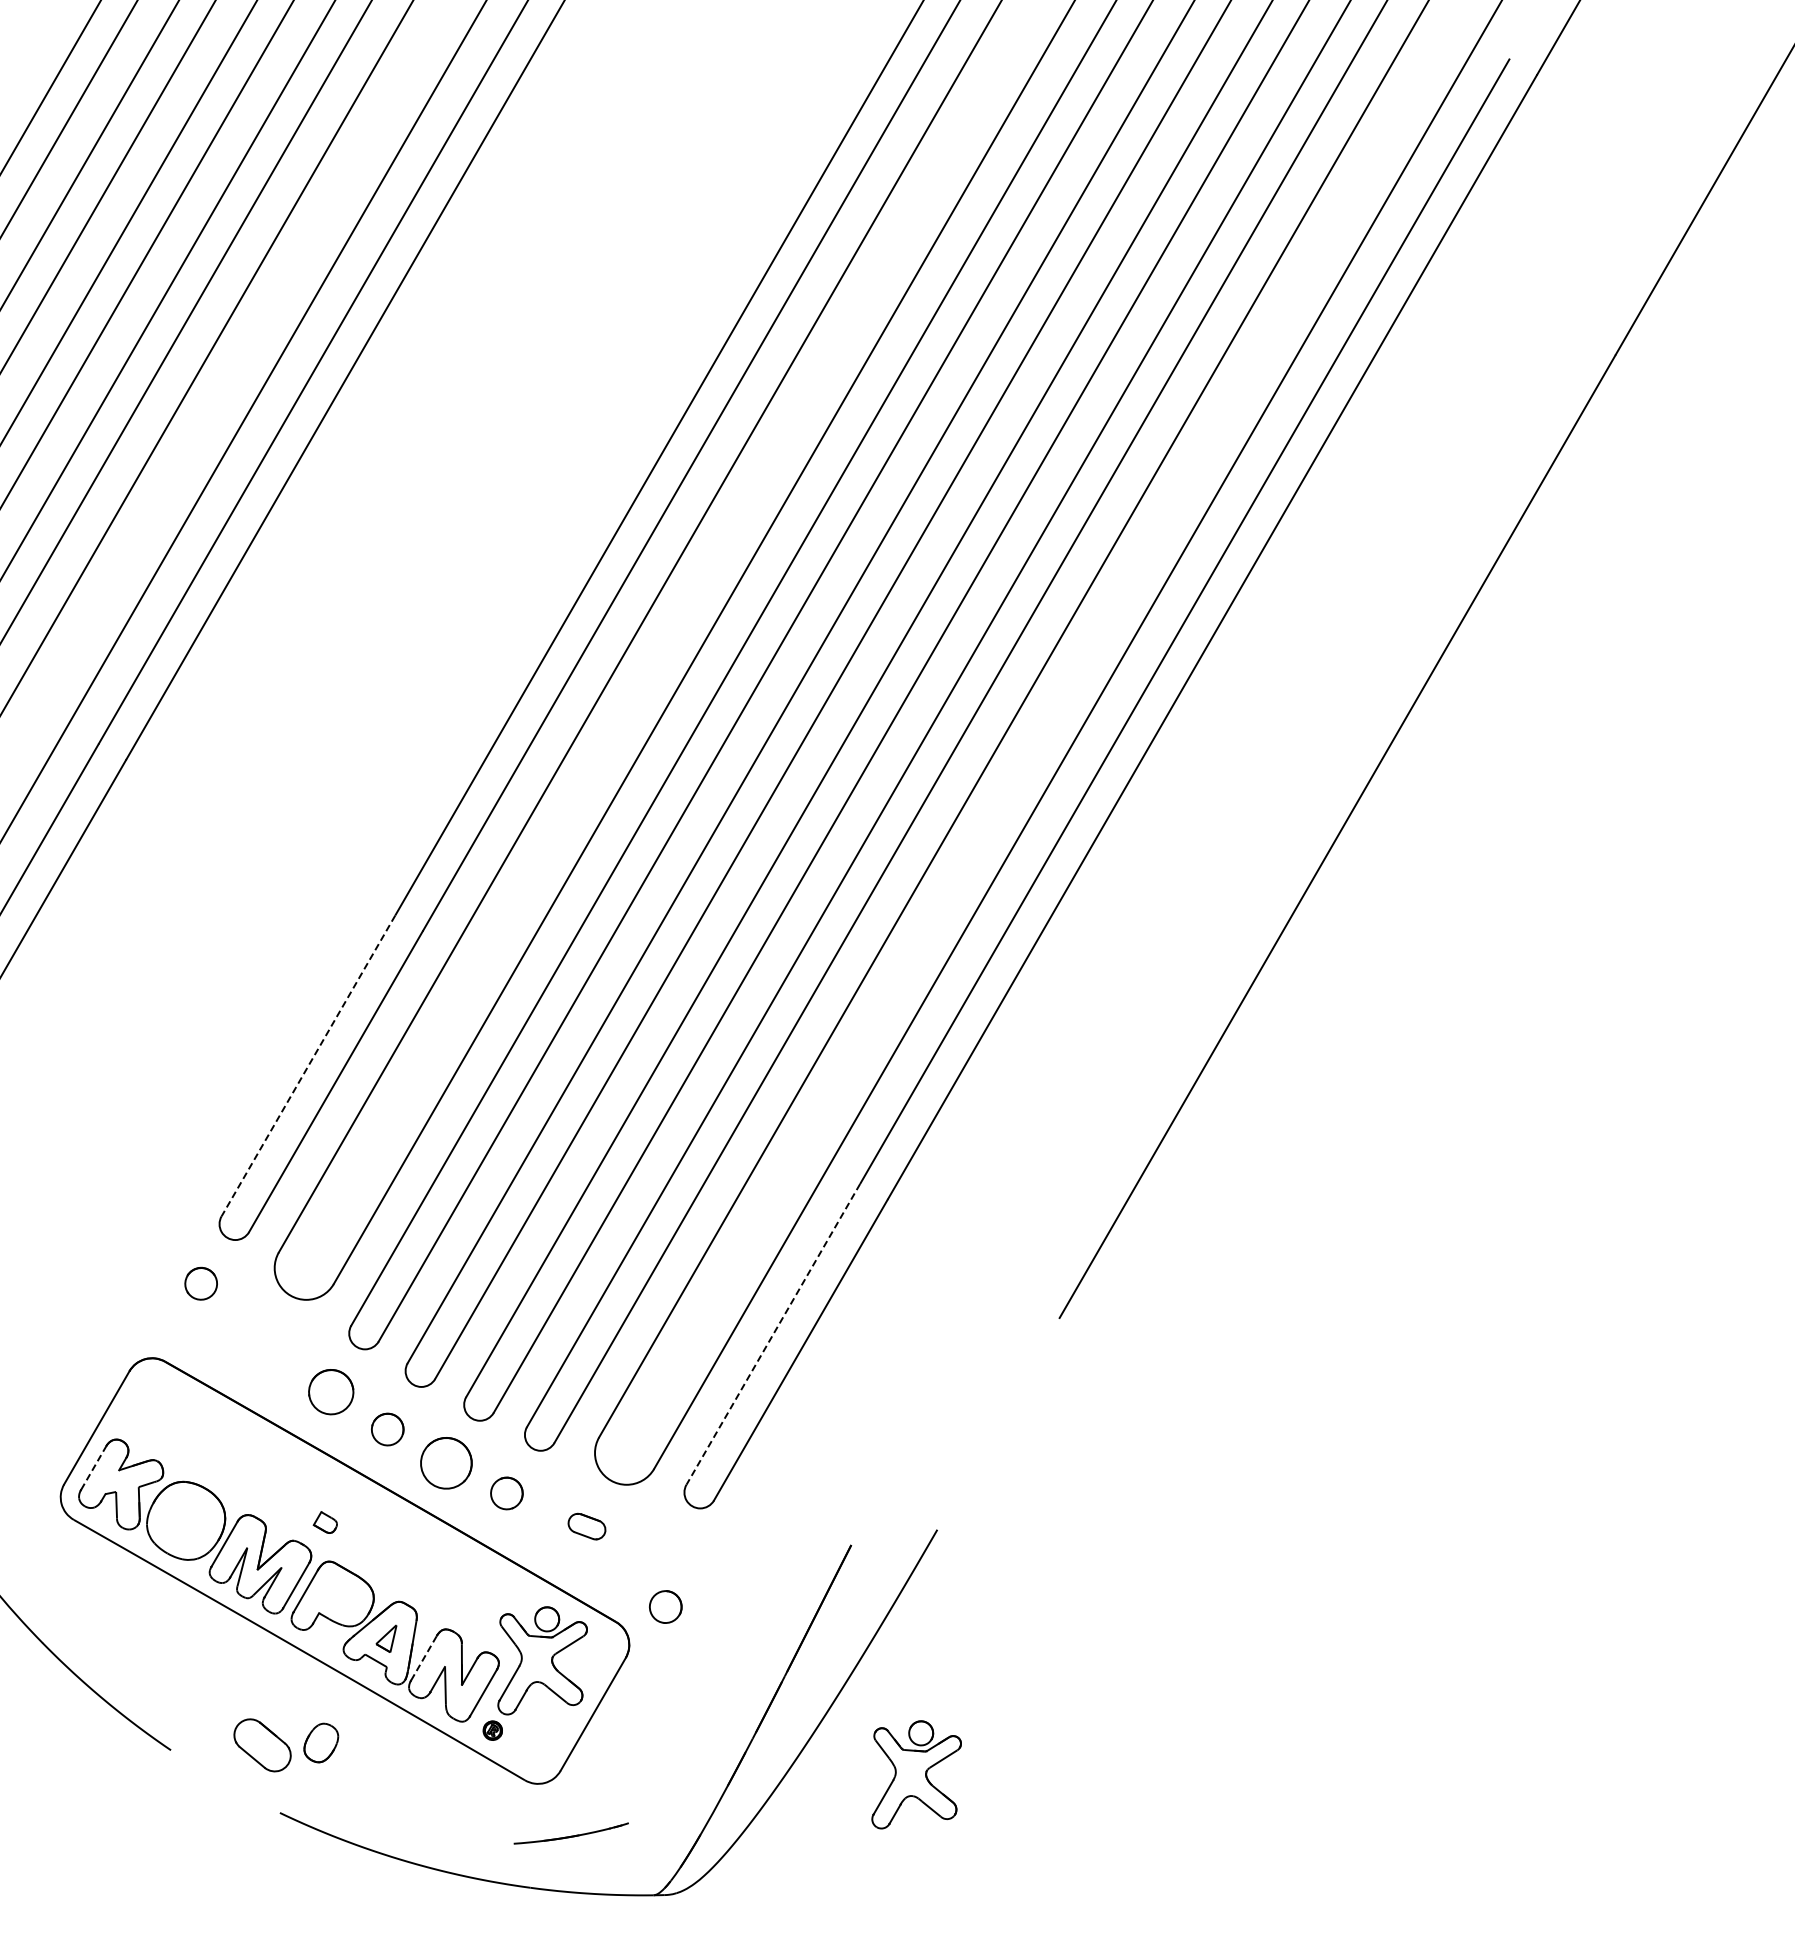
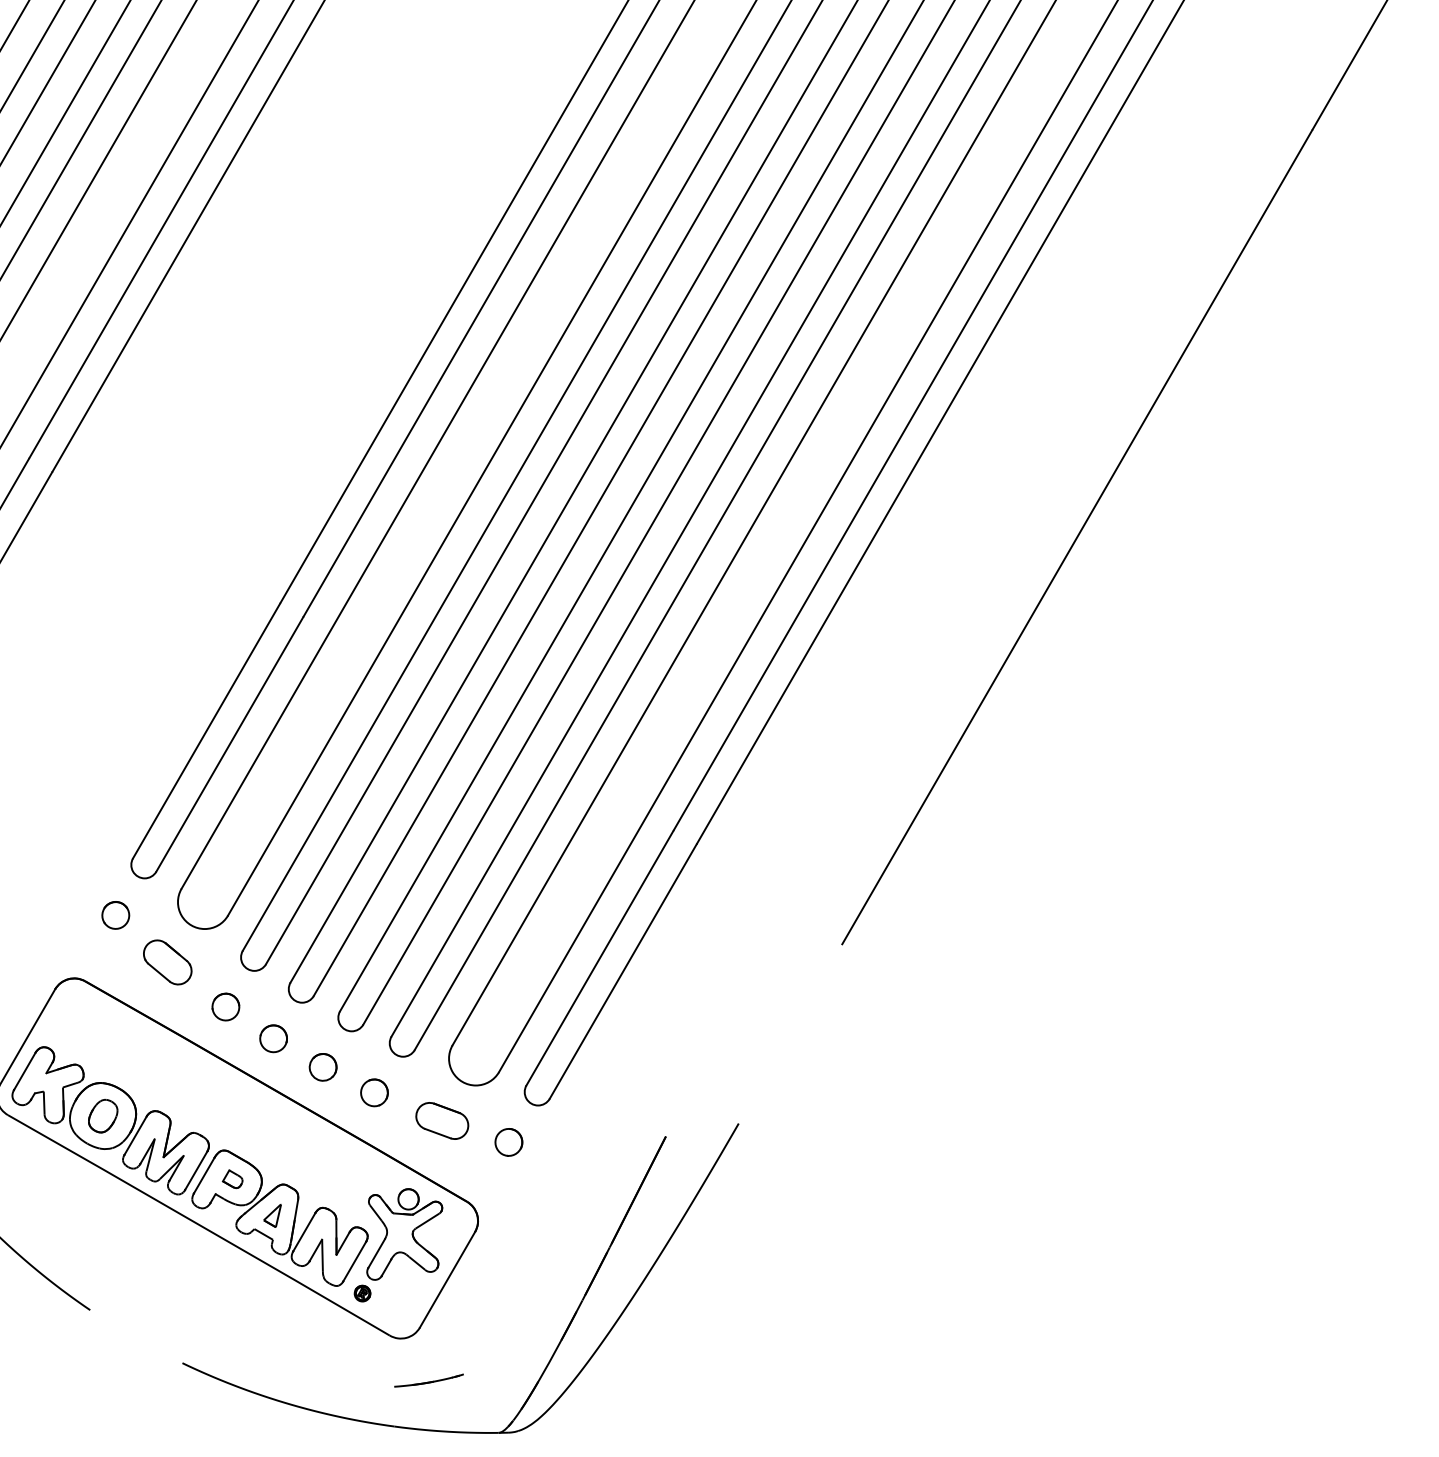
line: (308, 1065) -> (206, 730), dashed -> solid
line: (773, 1334) -> (600, 958), dashed -> solid
part: (331, 1391) -> (226, 1006), size x0.71
part: (445, 1463) -> (322, 1067), size x0.62
line: (93, 1467) -> (24, 1070), dashed -> solid
part: (324, 1522) -> (231, 1179), moved
part: (586, 1526) -> (441, 1120), size x1.67
part: (665, 1606) -> (508, 1141), moved
line: (423, 1658) -> (303, 1232), dashed -> solid
part: (321, 1742) -> (103, 1115), moved
part: (262, 1745) -> (167, 962), moved
part: (916, 1774) -> (721, 1330), removed
part: (571, 1833) -> (429, 1380), size x0.71

